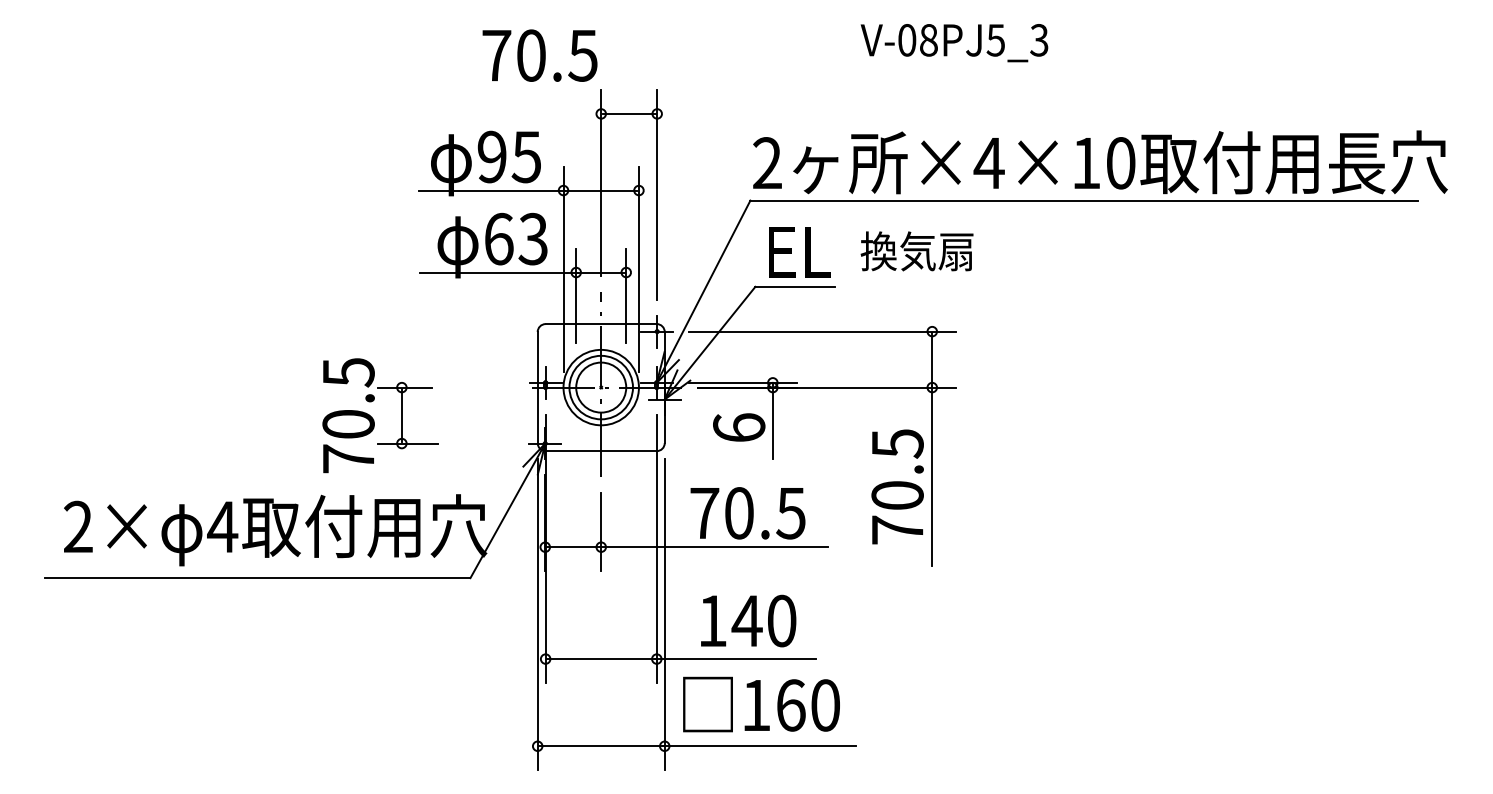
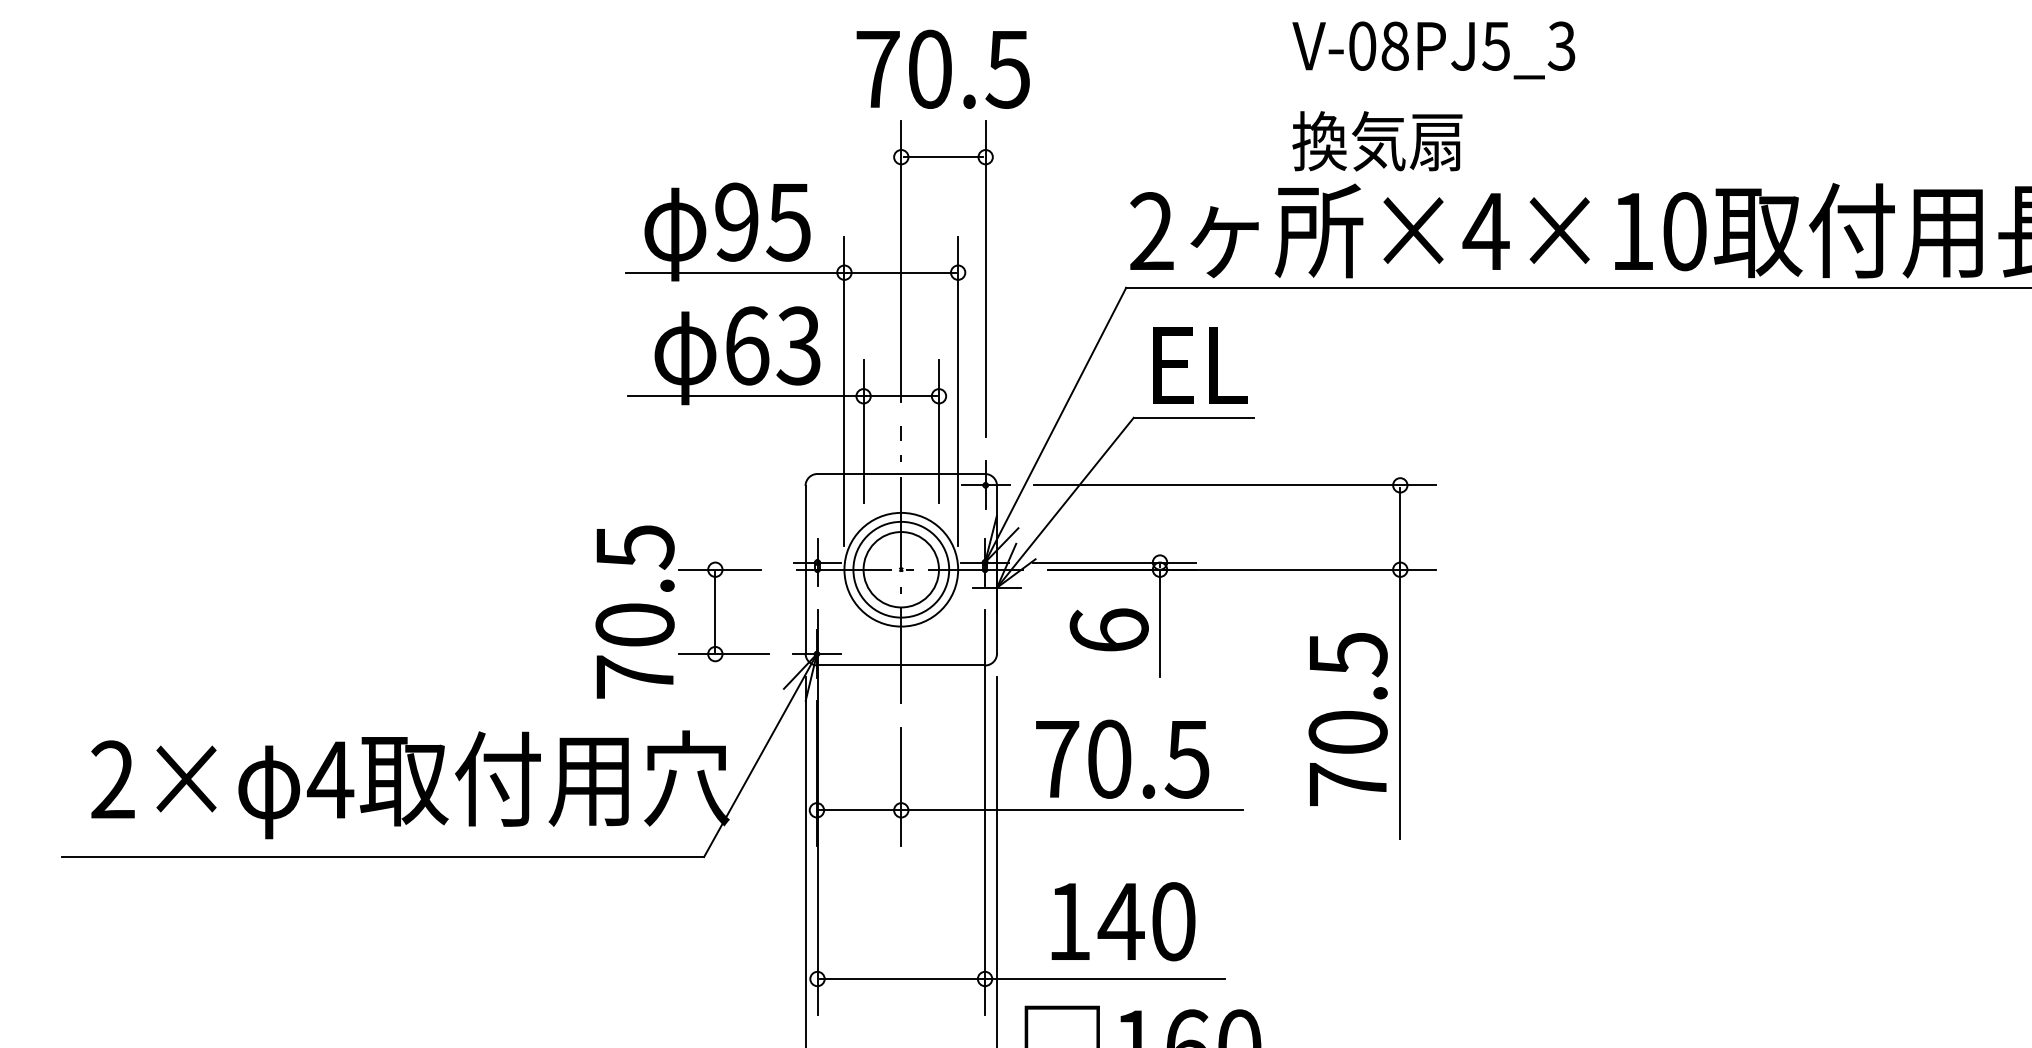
text: (539, 55) -> (942, 69), moved
text: (916, 251) -> (1376, 141), moved
part: (373, 418) -> (672, 616), moved

